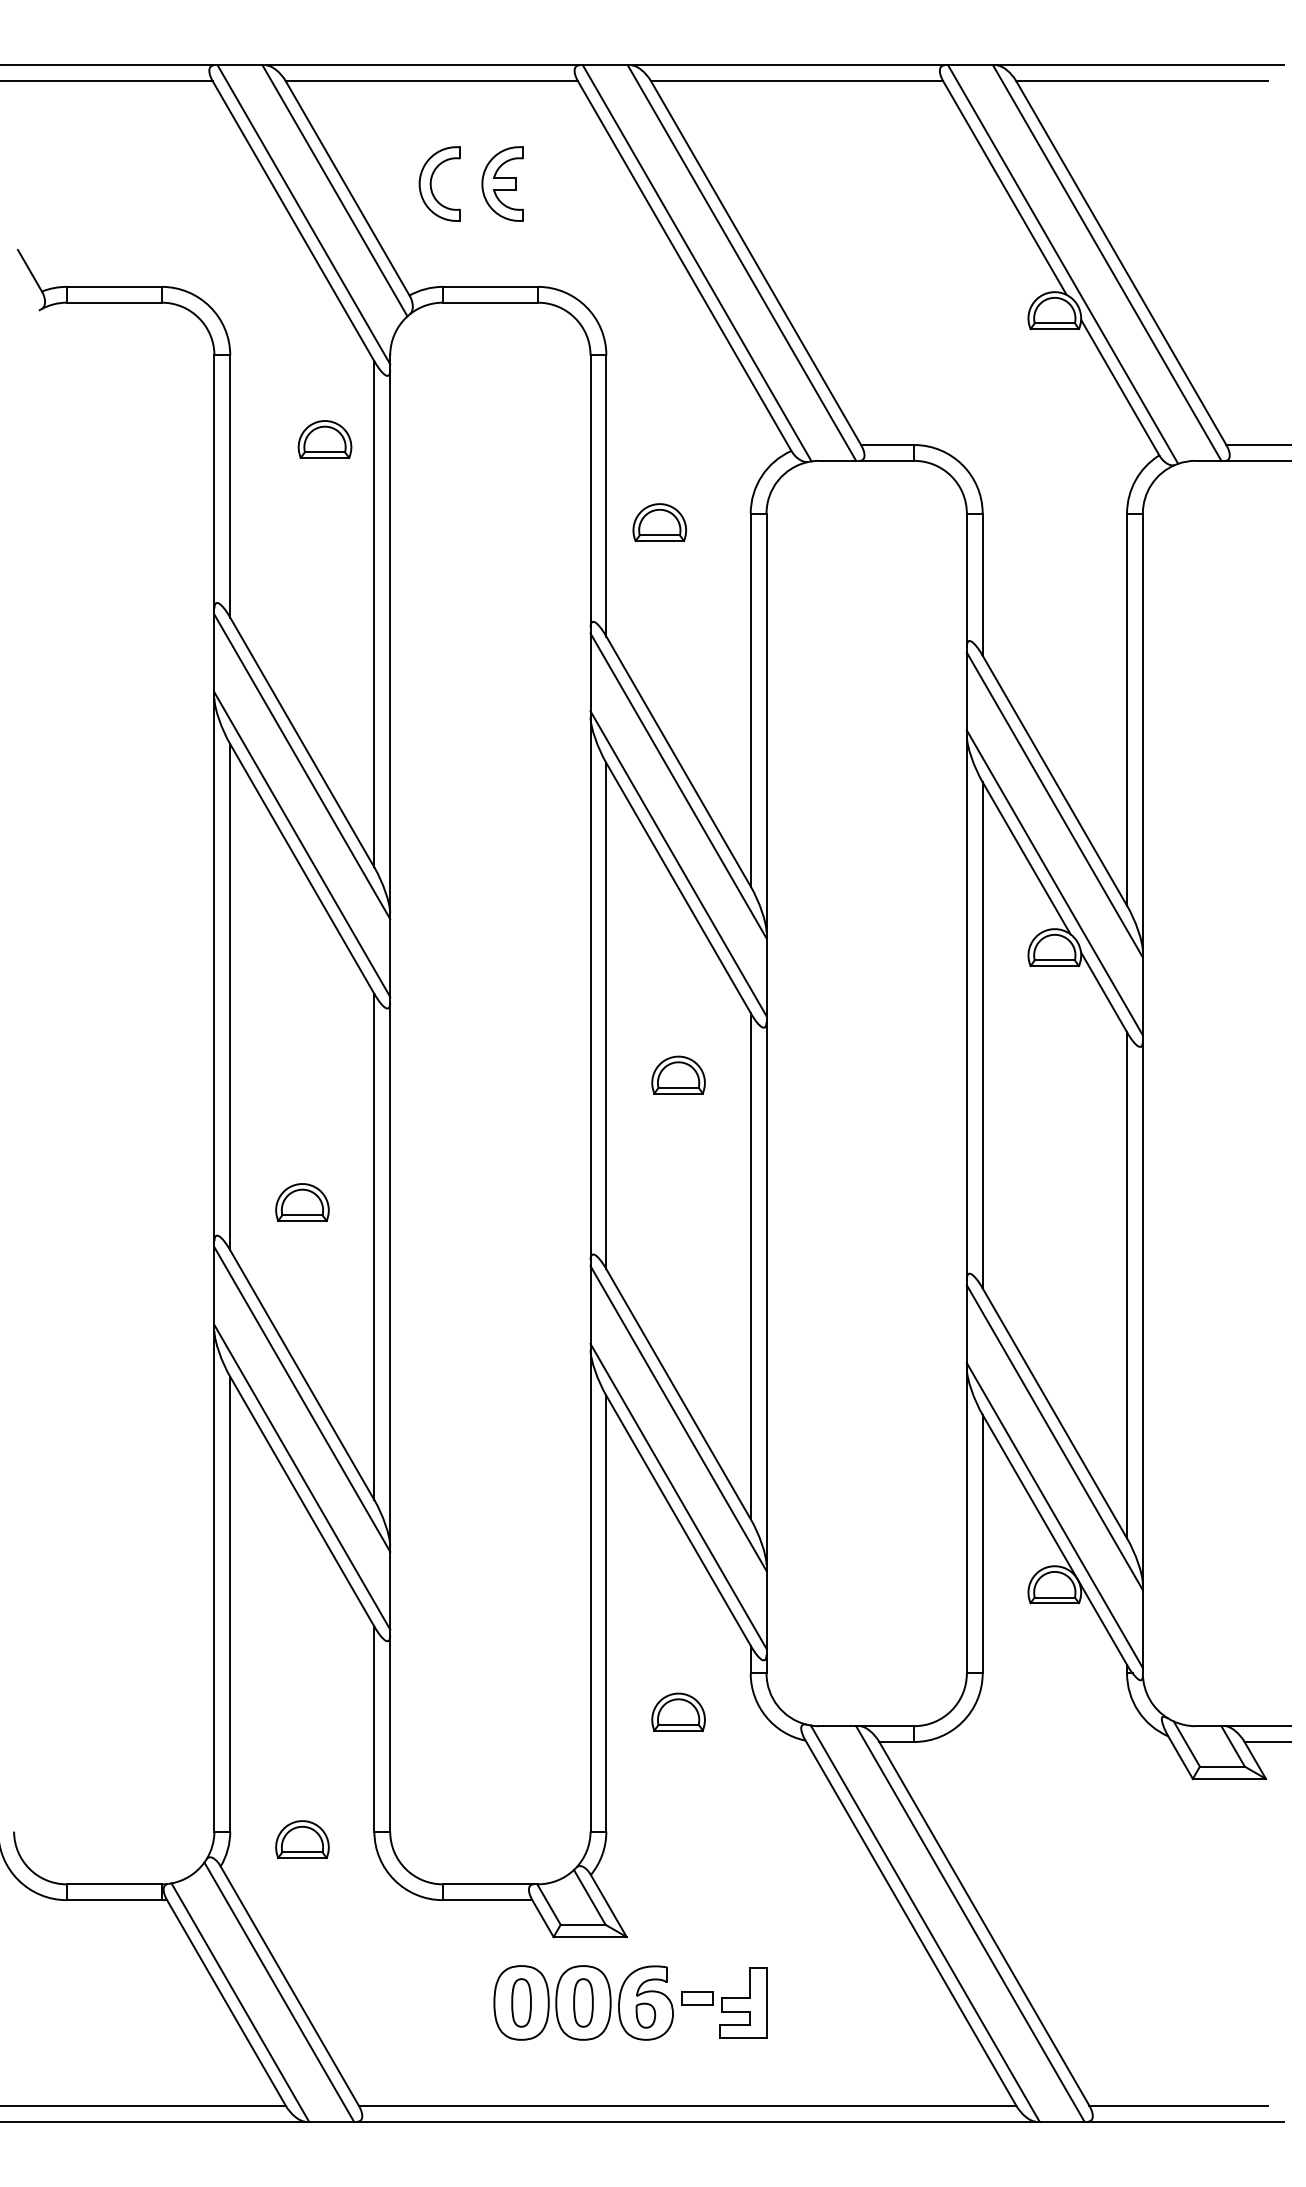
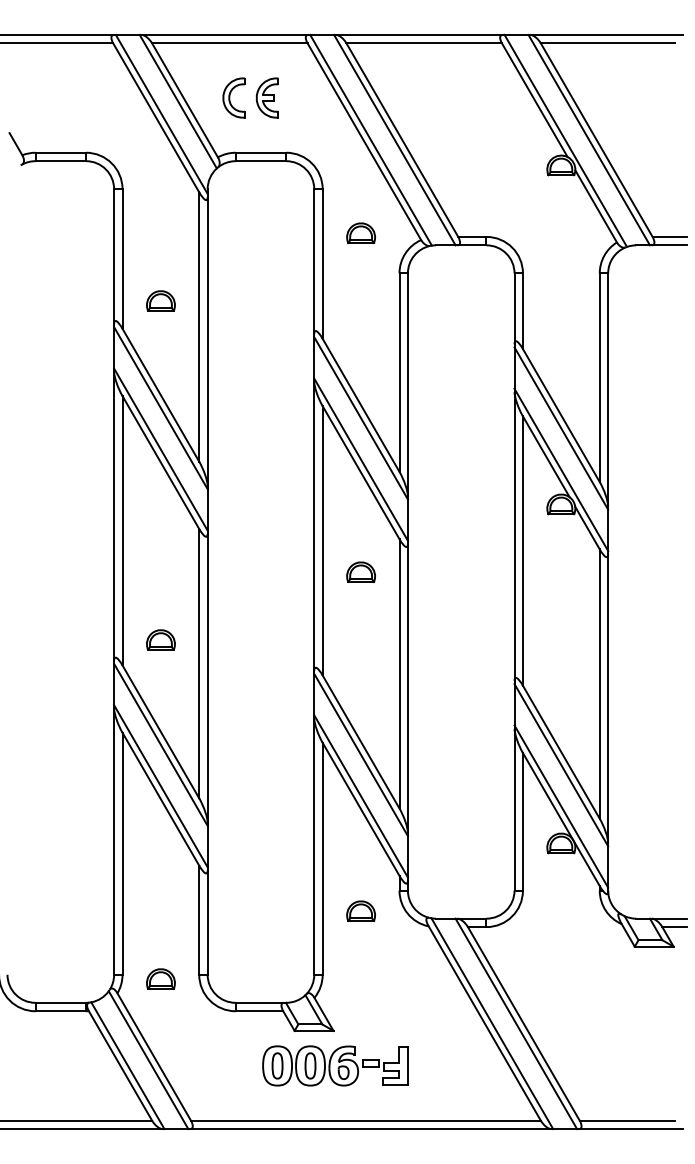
part: (324, 438) -> (160, 300), moved
part: (658, 521) -> (360, 232), moved

